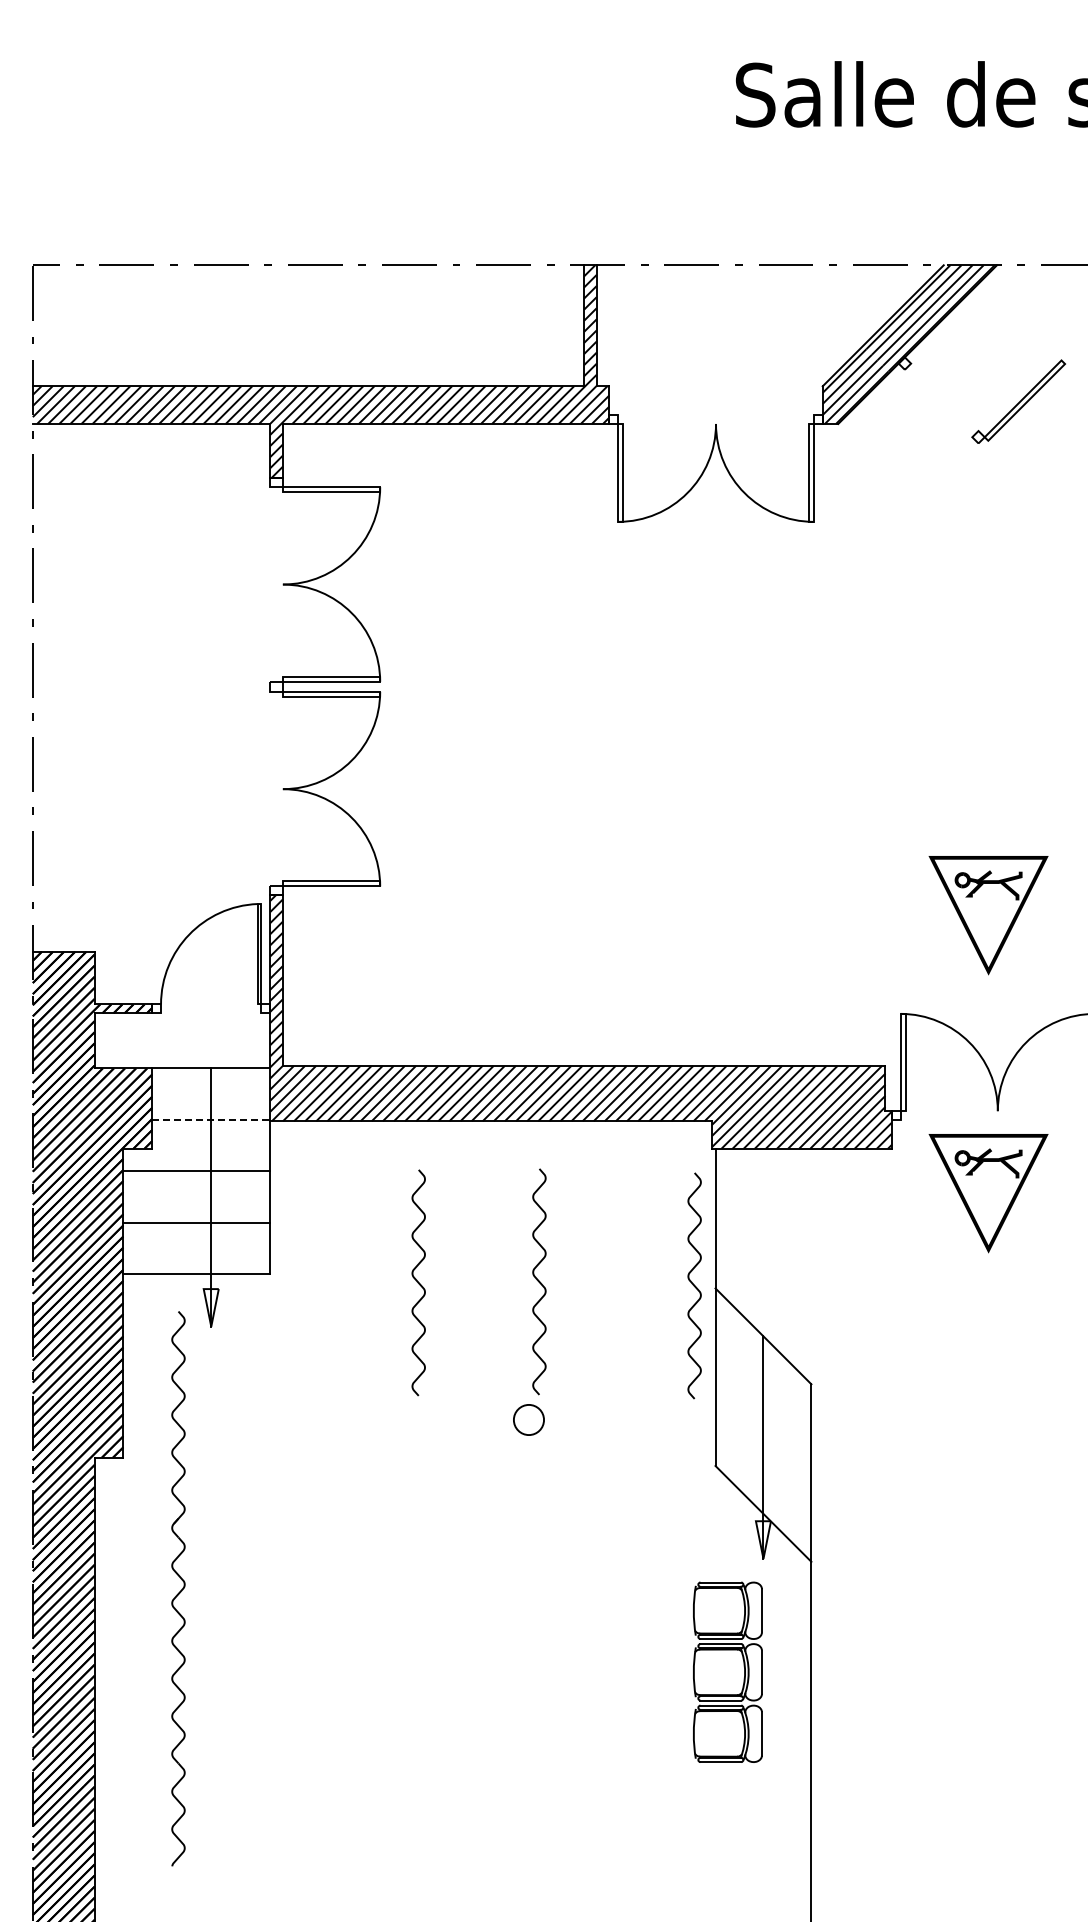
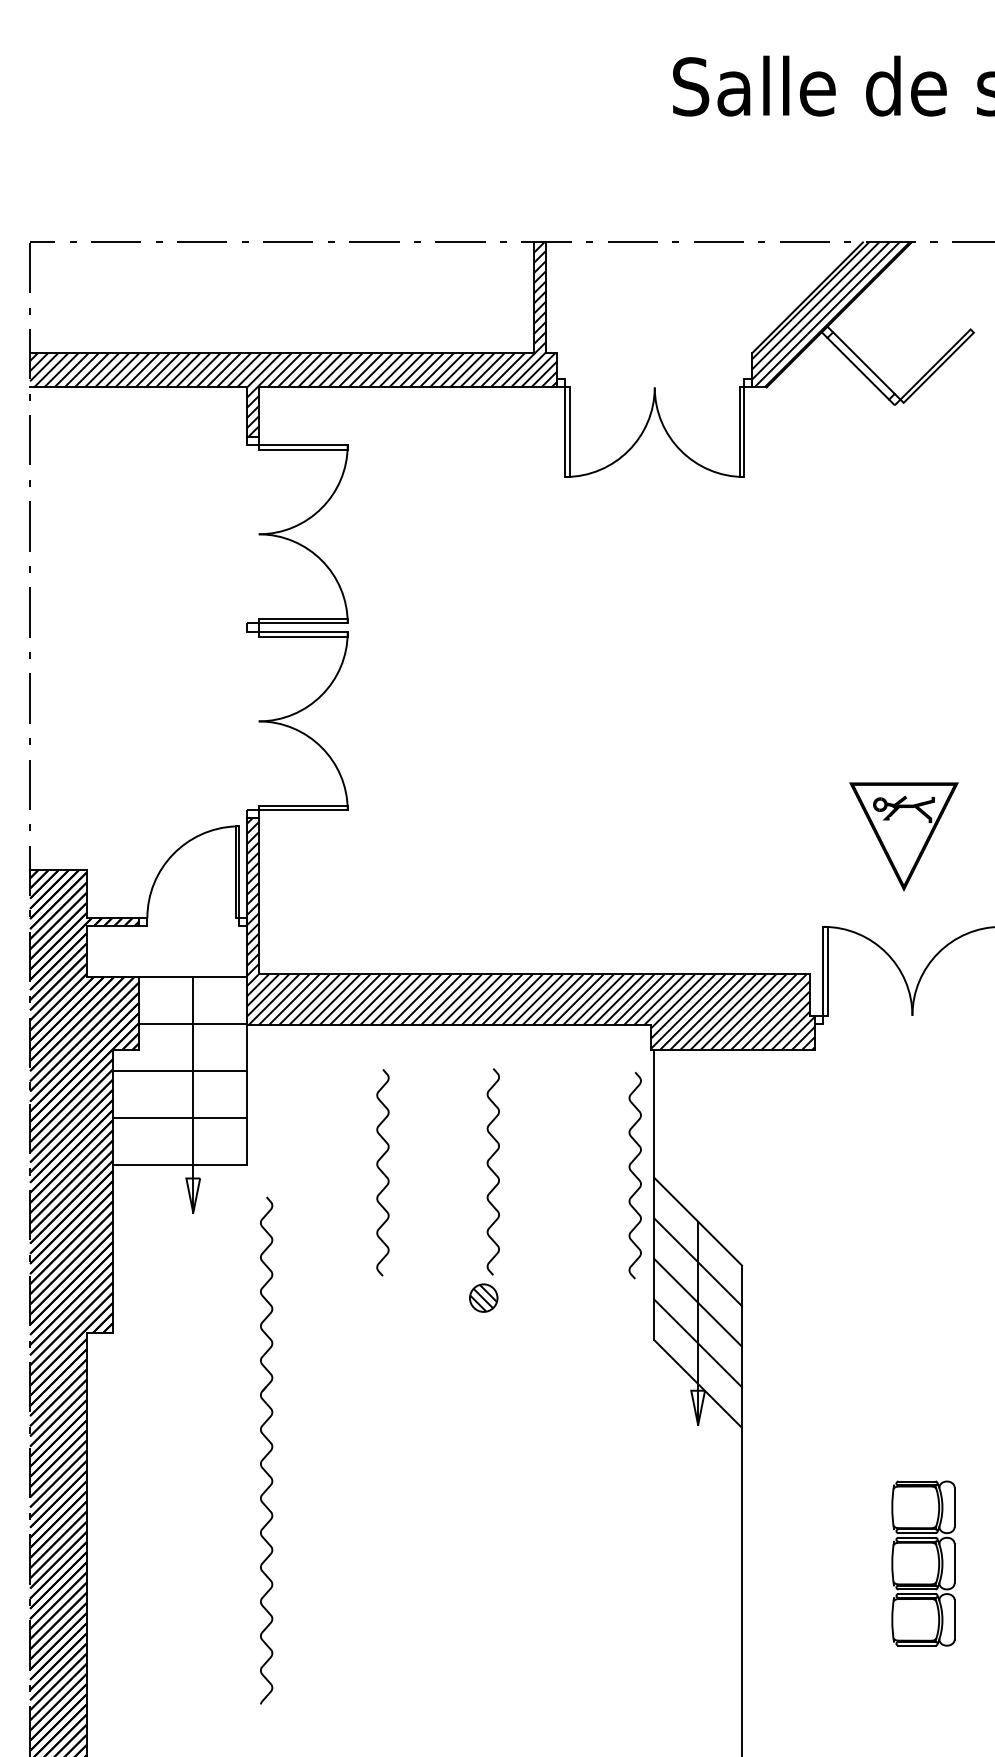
line: (944, 397) -> (863, 363), added
line: (938, 403) -> (858, 368), added
line: (211, 1119) -> (193, 1023), dashed -> solid
part: (988, 1193) -> (903, 1091), removed
line: (763, 1380) -> (698, 1262), added
hatch: (528, 1419) -> (483, 1297), added
line: (763, 1425) -> (698, 1303), added
line: (763, 1469) -> (698, 1343), added
part: (178, 1588) -> (266, 1450), moved
part: (727, 1671) -> (923, 1562), moved

